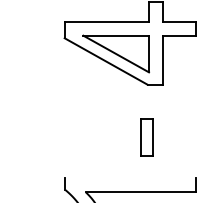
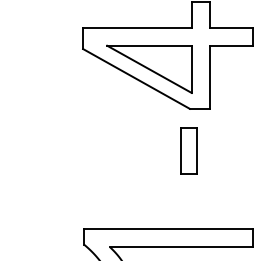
part: (146, 137) -> (188, 150), moved
line: (130, 178) -> (168, 229), added

